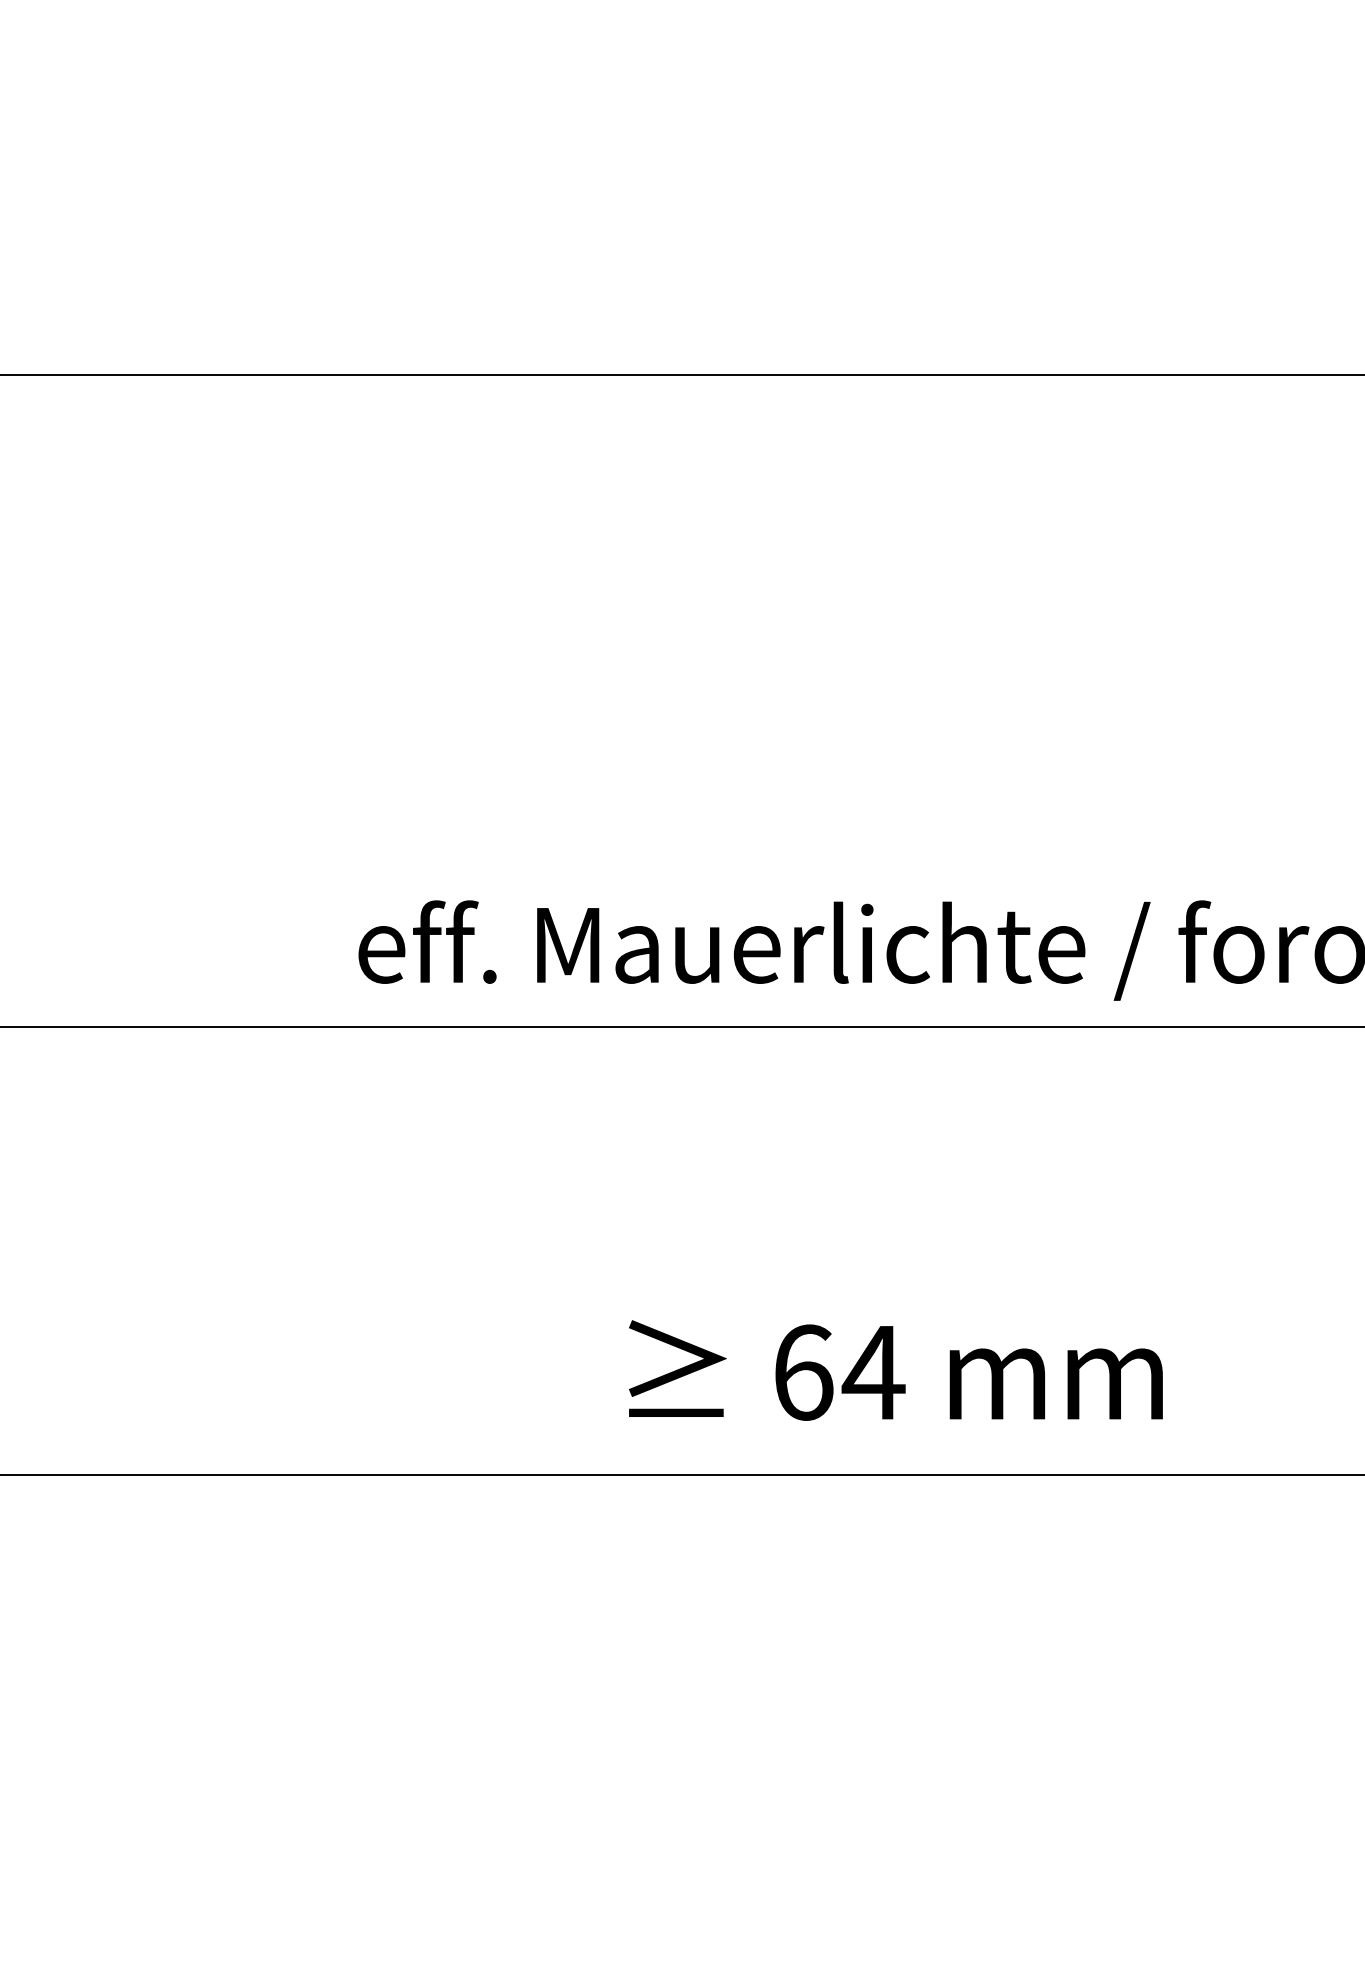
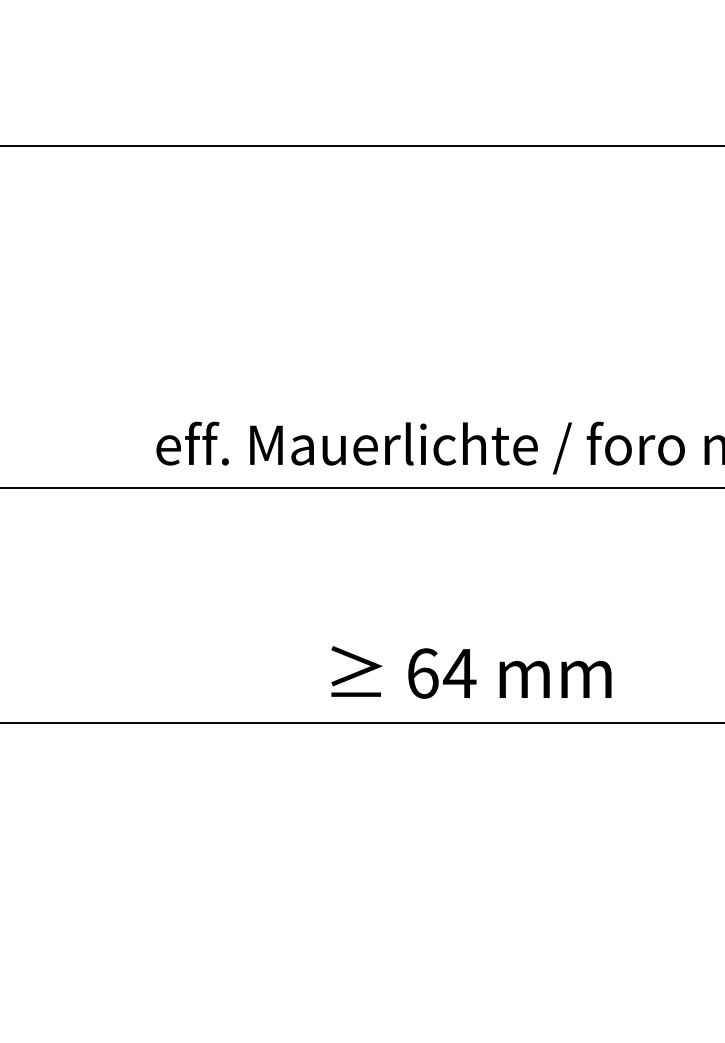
text: (896, 1370) -> (471, 672), moved

